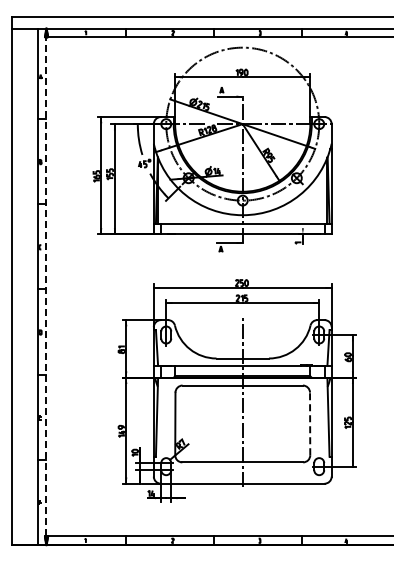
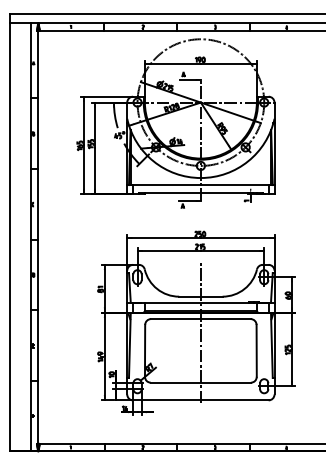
line: (46, 286) -> (38, 237), dashed -> solid
line: (310, 423) -> (256, 350), dashed -> solid

